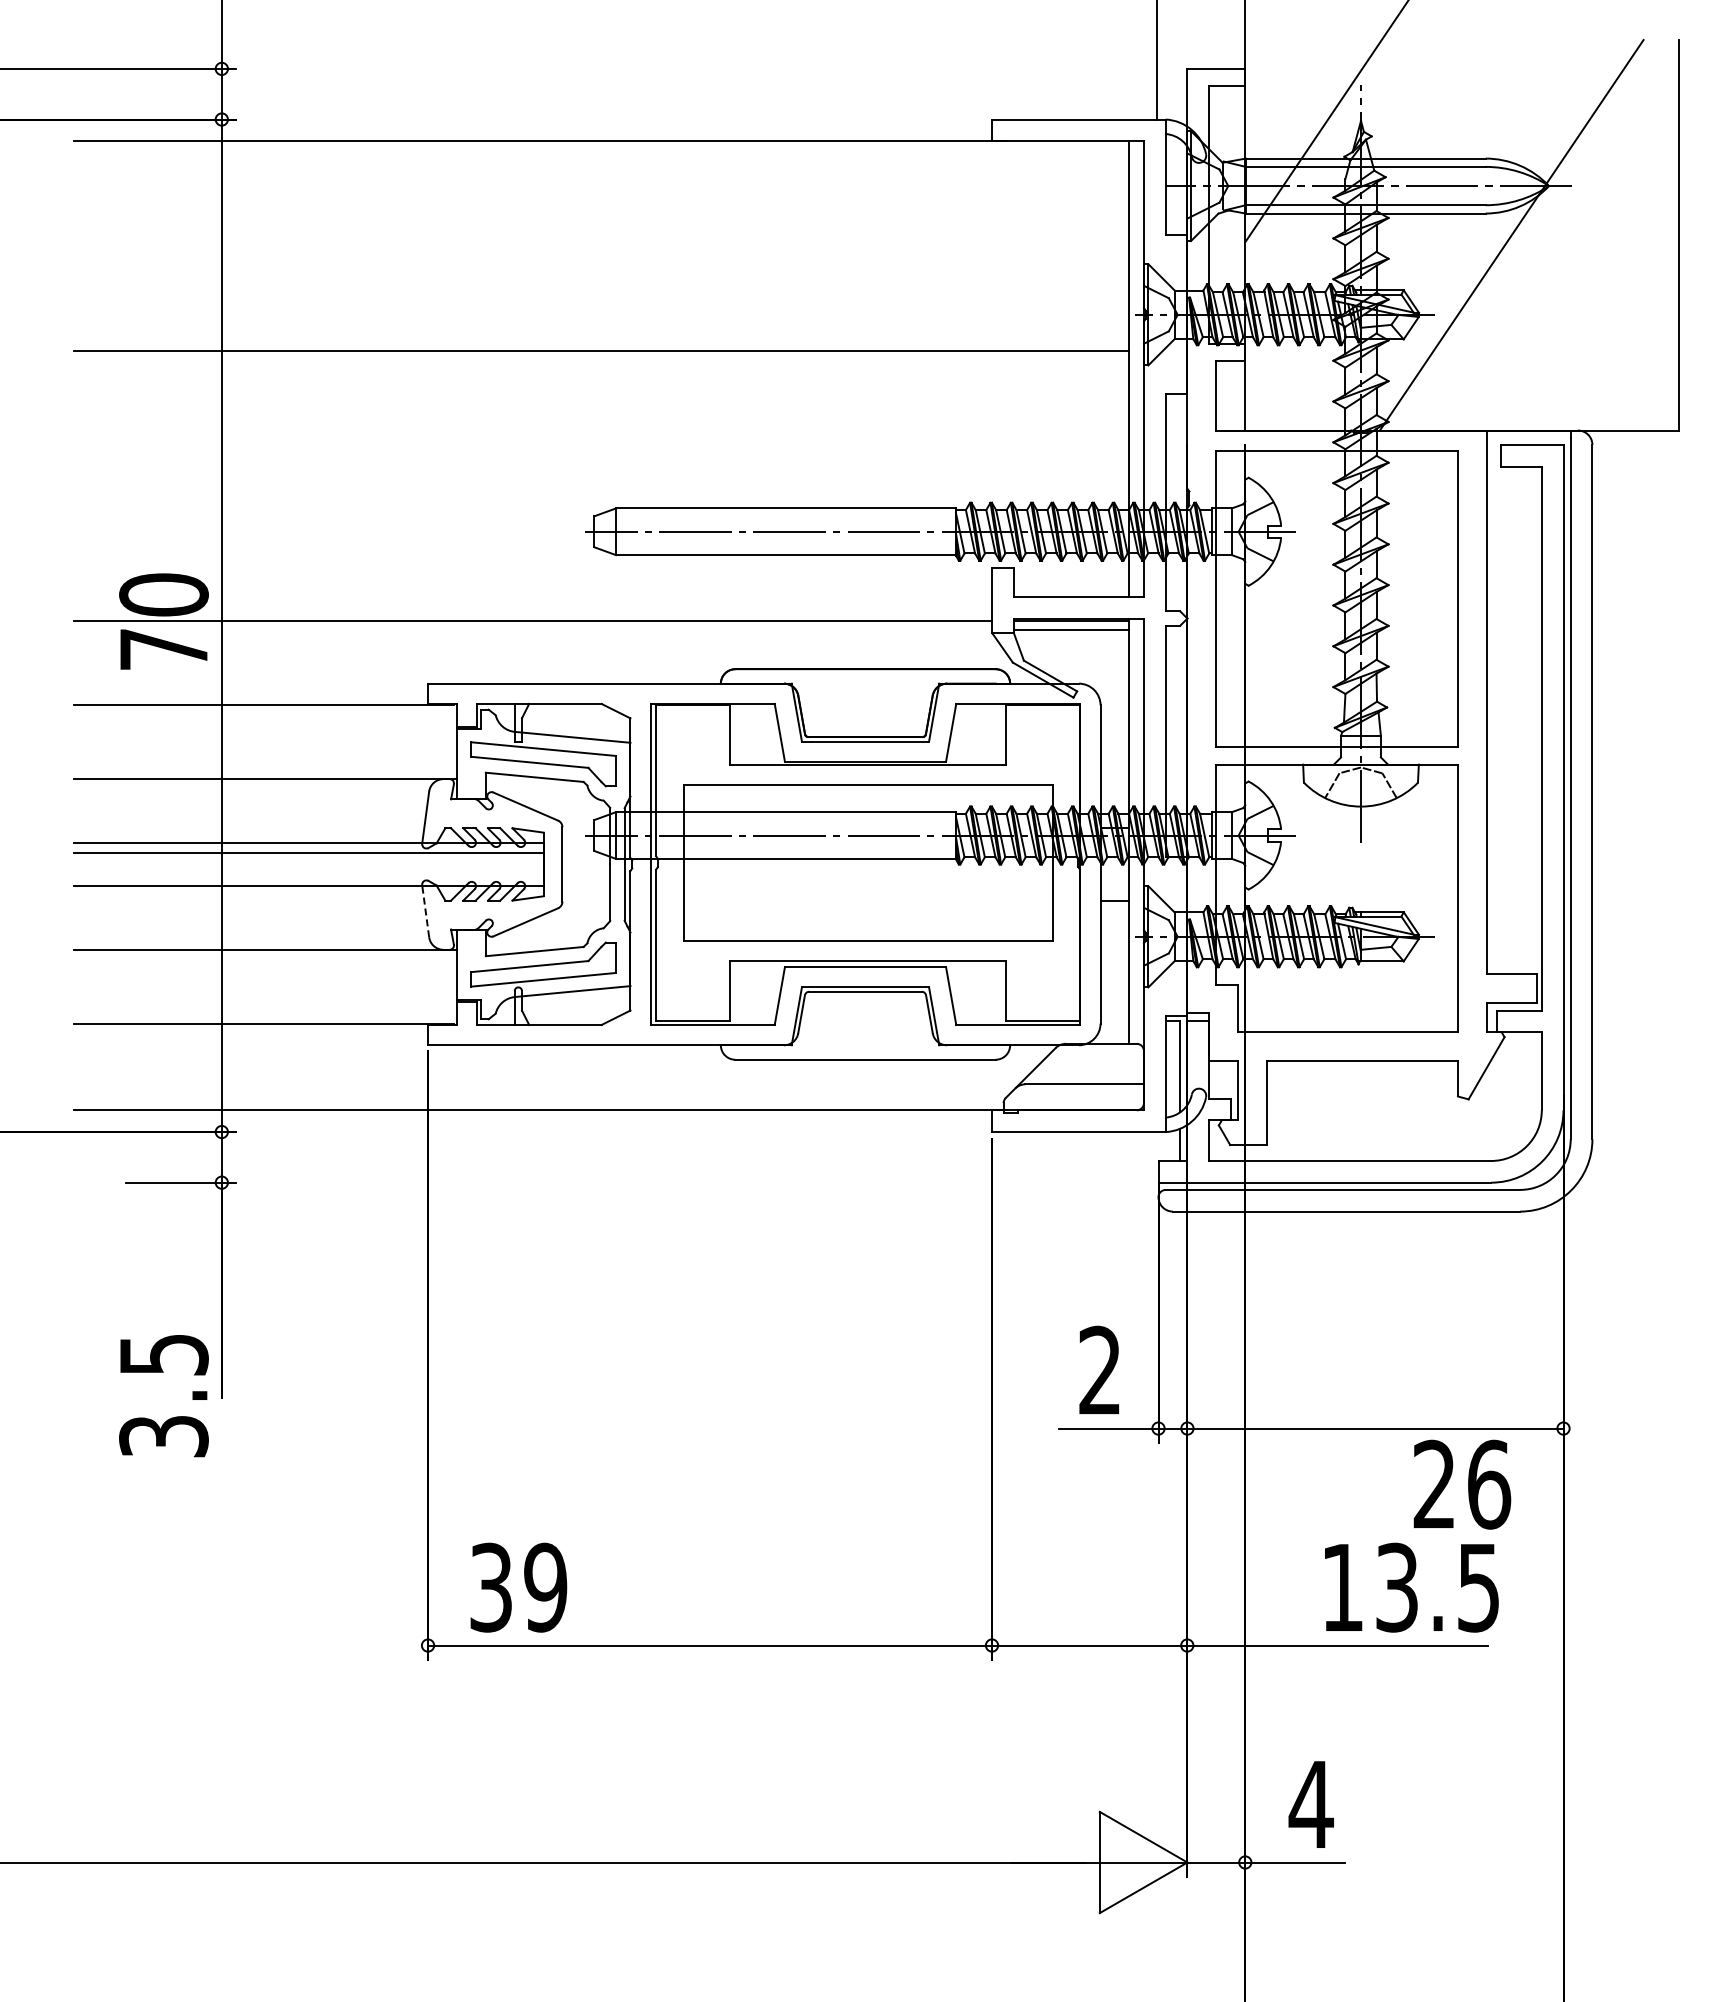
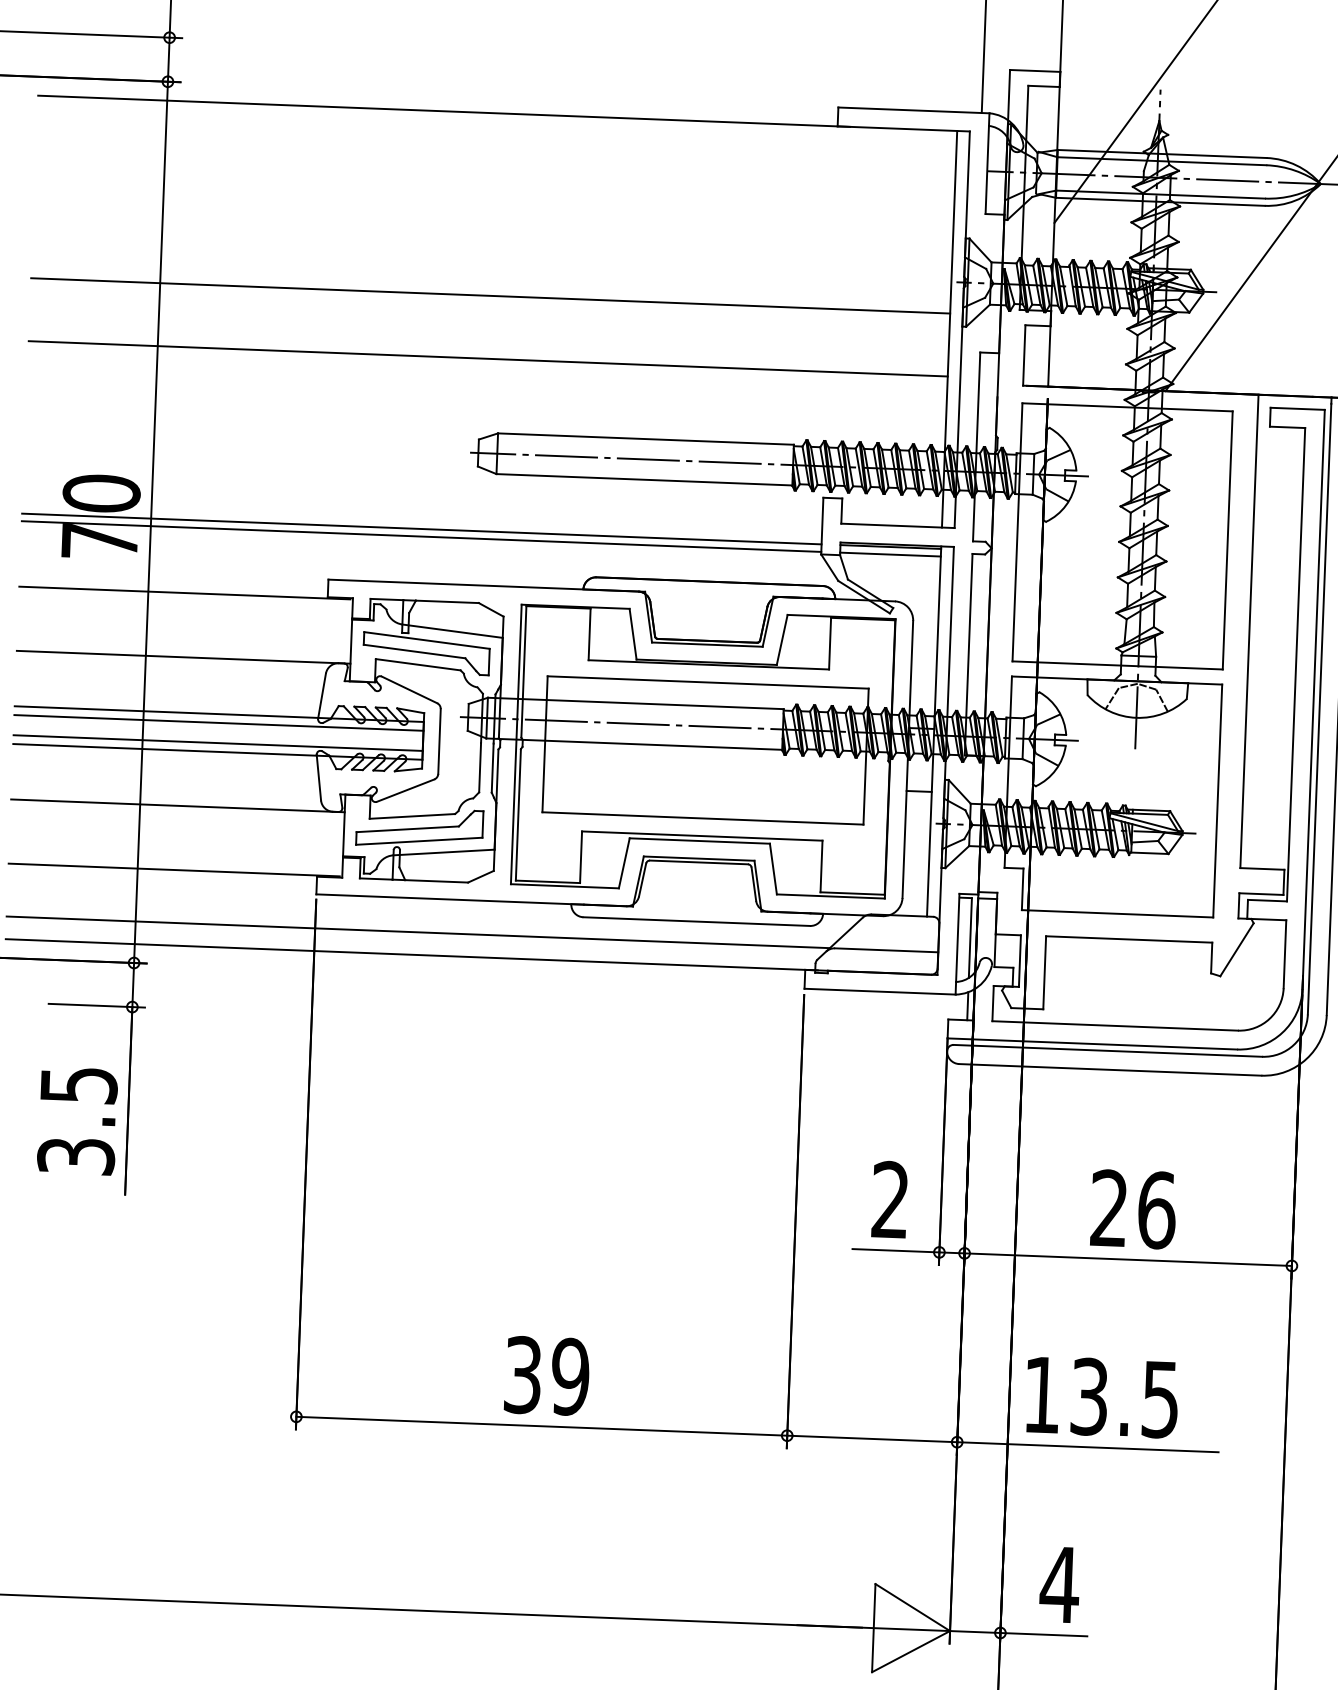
line: (601, 423) -> (488, 359), added
line: (532, 630) -> (421, 536), added
line: (308, 876) -> (218, 743), added
line: (425, 910) -> (318, 776), dashed -> solid
line: (546, 1084) -> (418, 932), added
text: (163, 1396) -> (77, 1121), moved
text: (1462, 1484) -> (1133, 1209), moved
text: (518, 1587) -> (546, 1375), moved
text: (1411, 1587) -> (1102, 1397), moved

